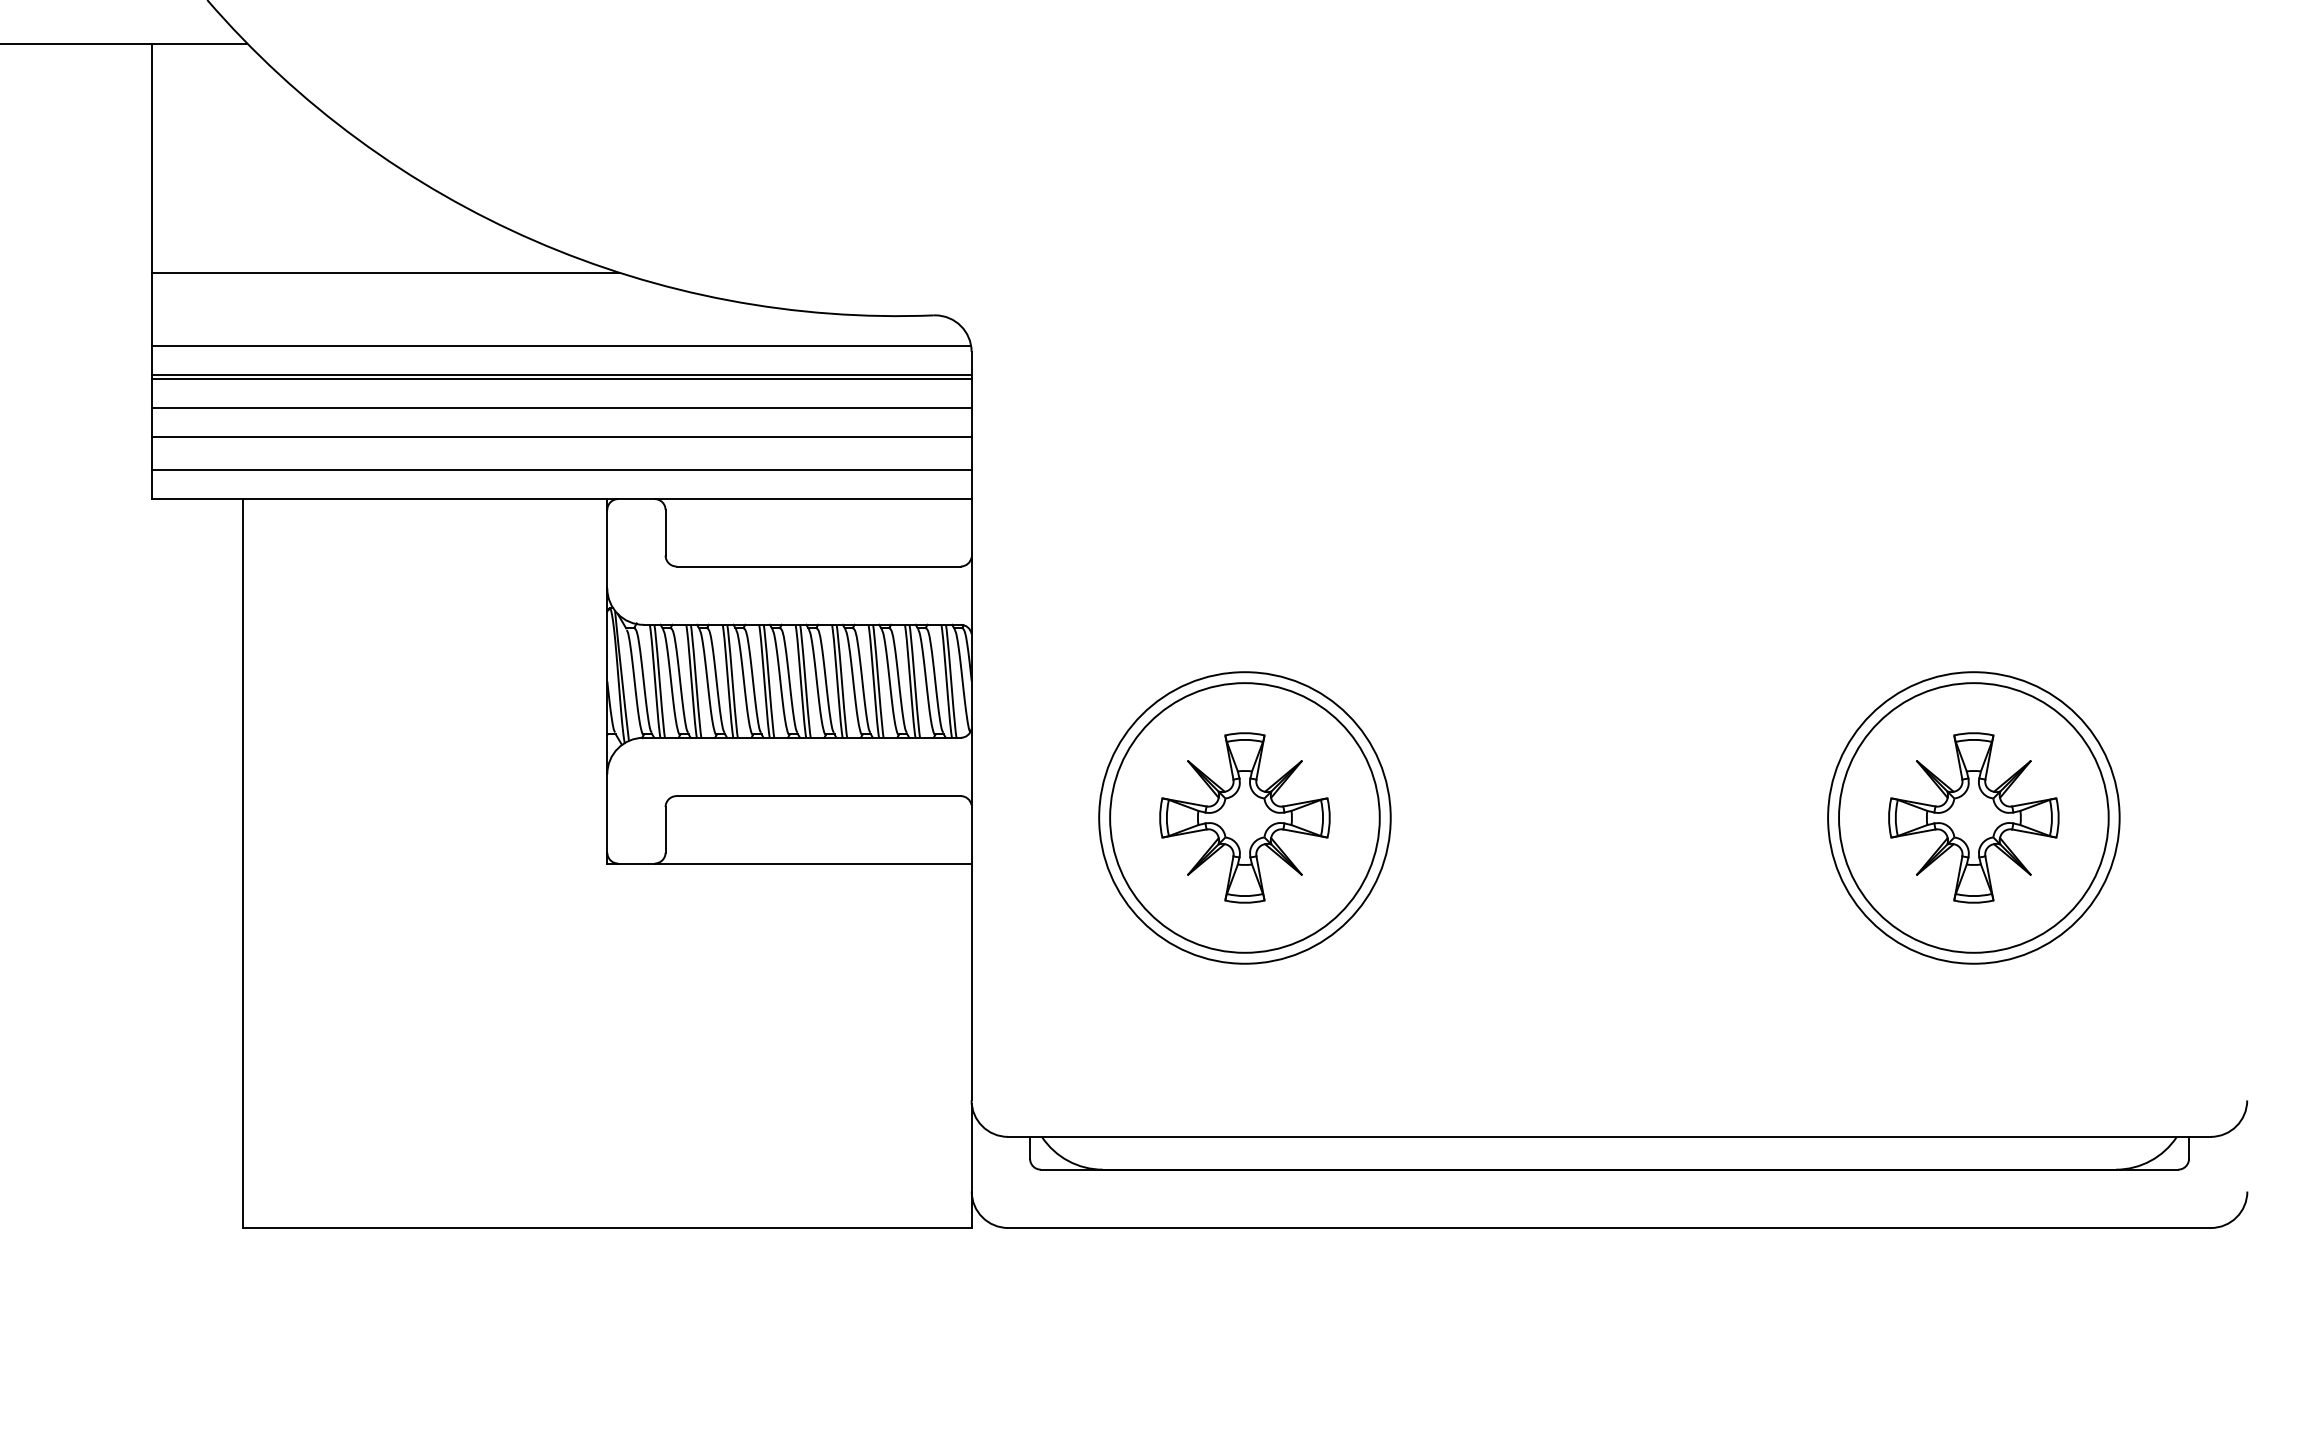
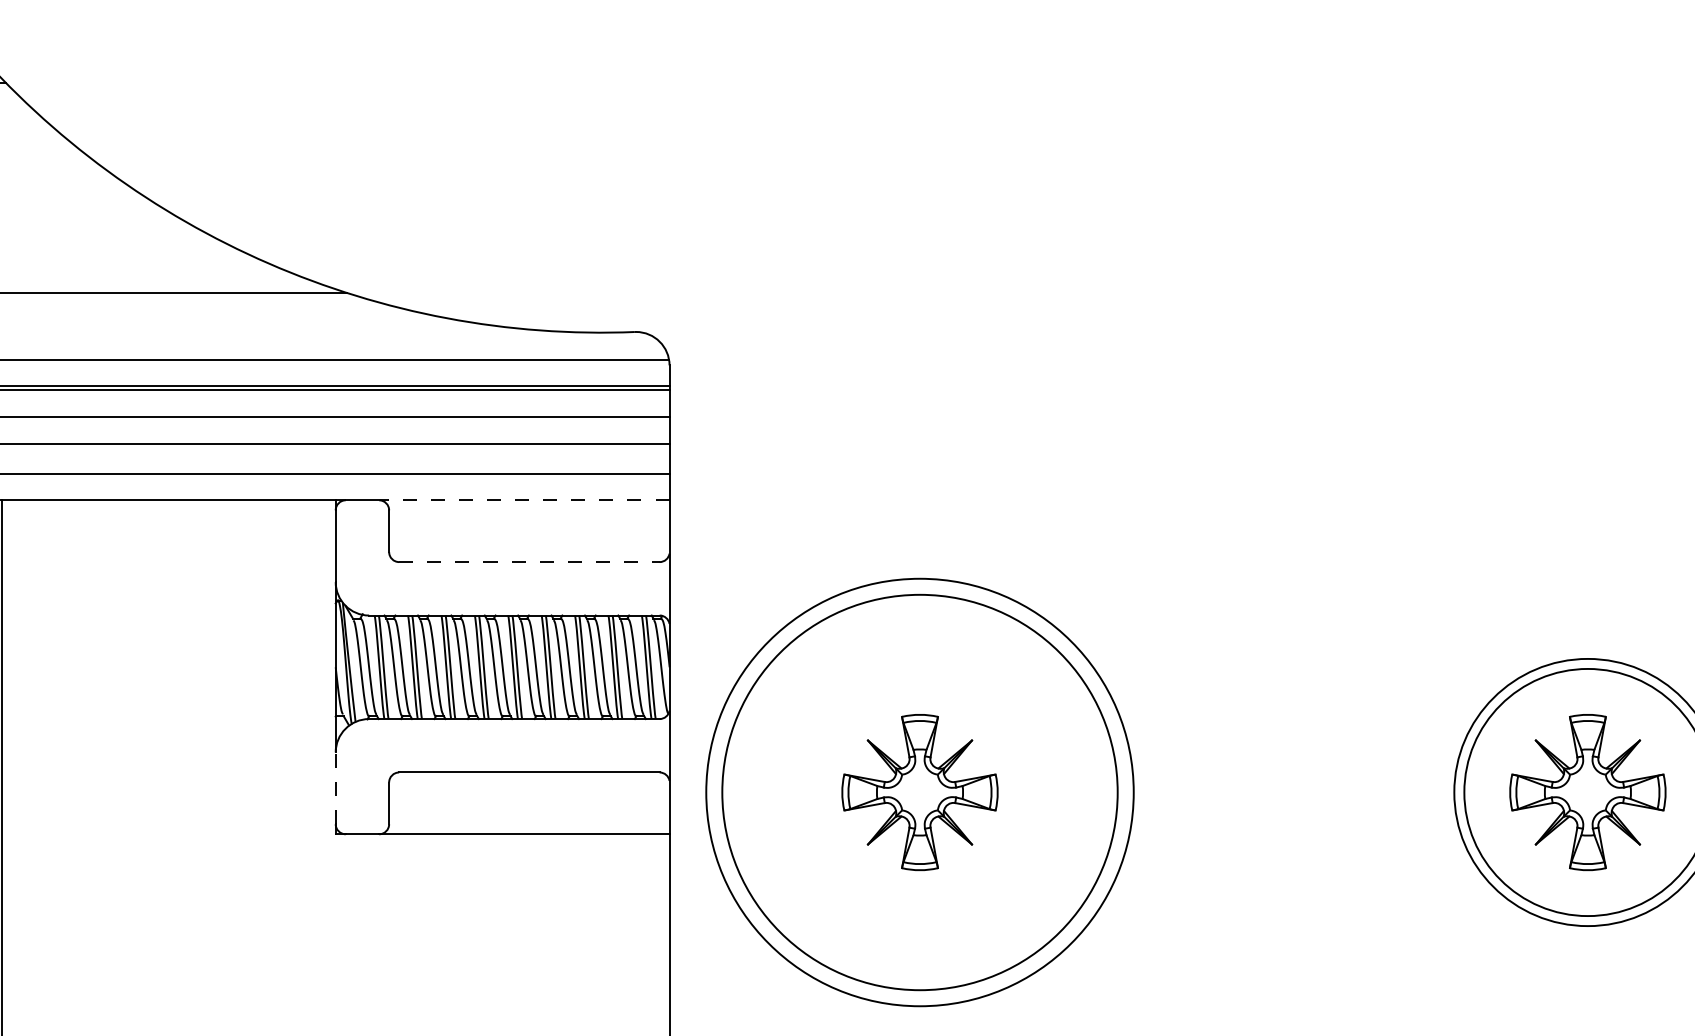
line: (812, 499) -> (523, 500), solid -> dashed
line: (819, 566) -> (530, 562), solid -> dashed
line: (607, 812) -> (335, 787), solid -> dashed
circle: (1244, 817) -> (919, 792), size x1.6
circle: (1244, 817) -> (919, 792), size x1.6

